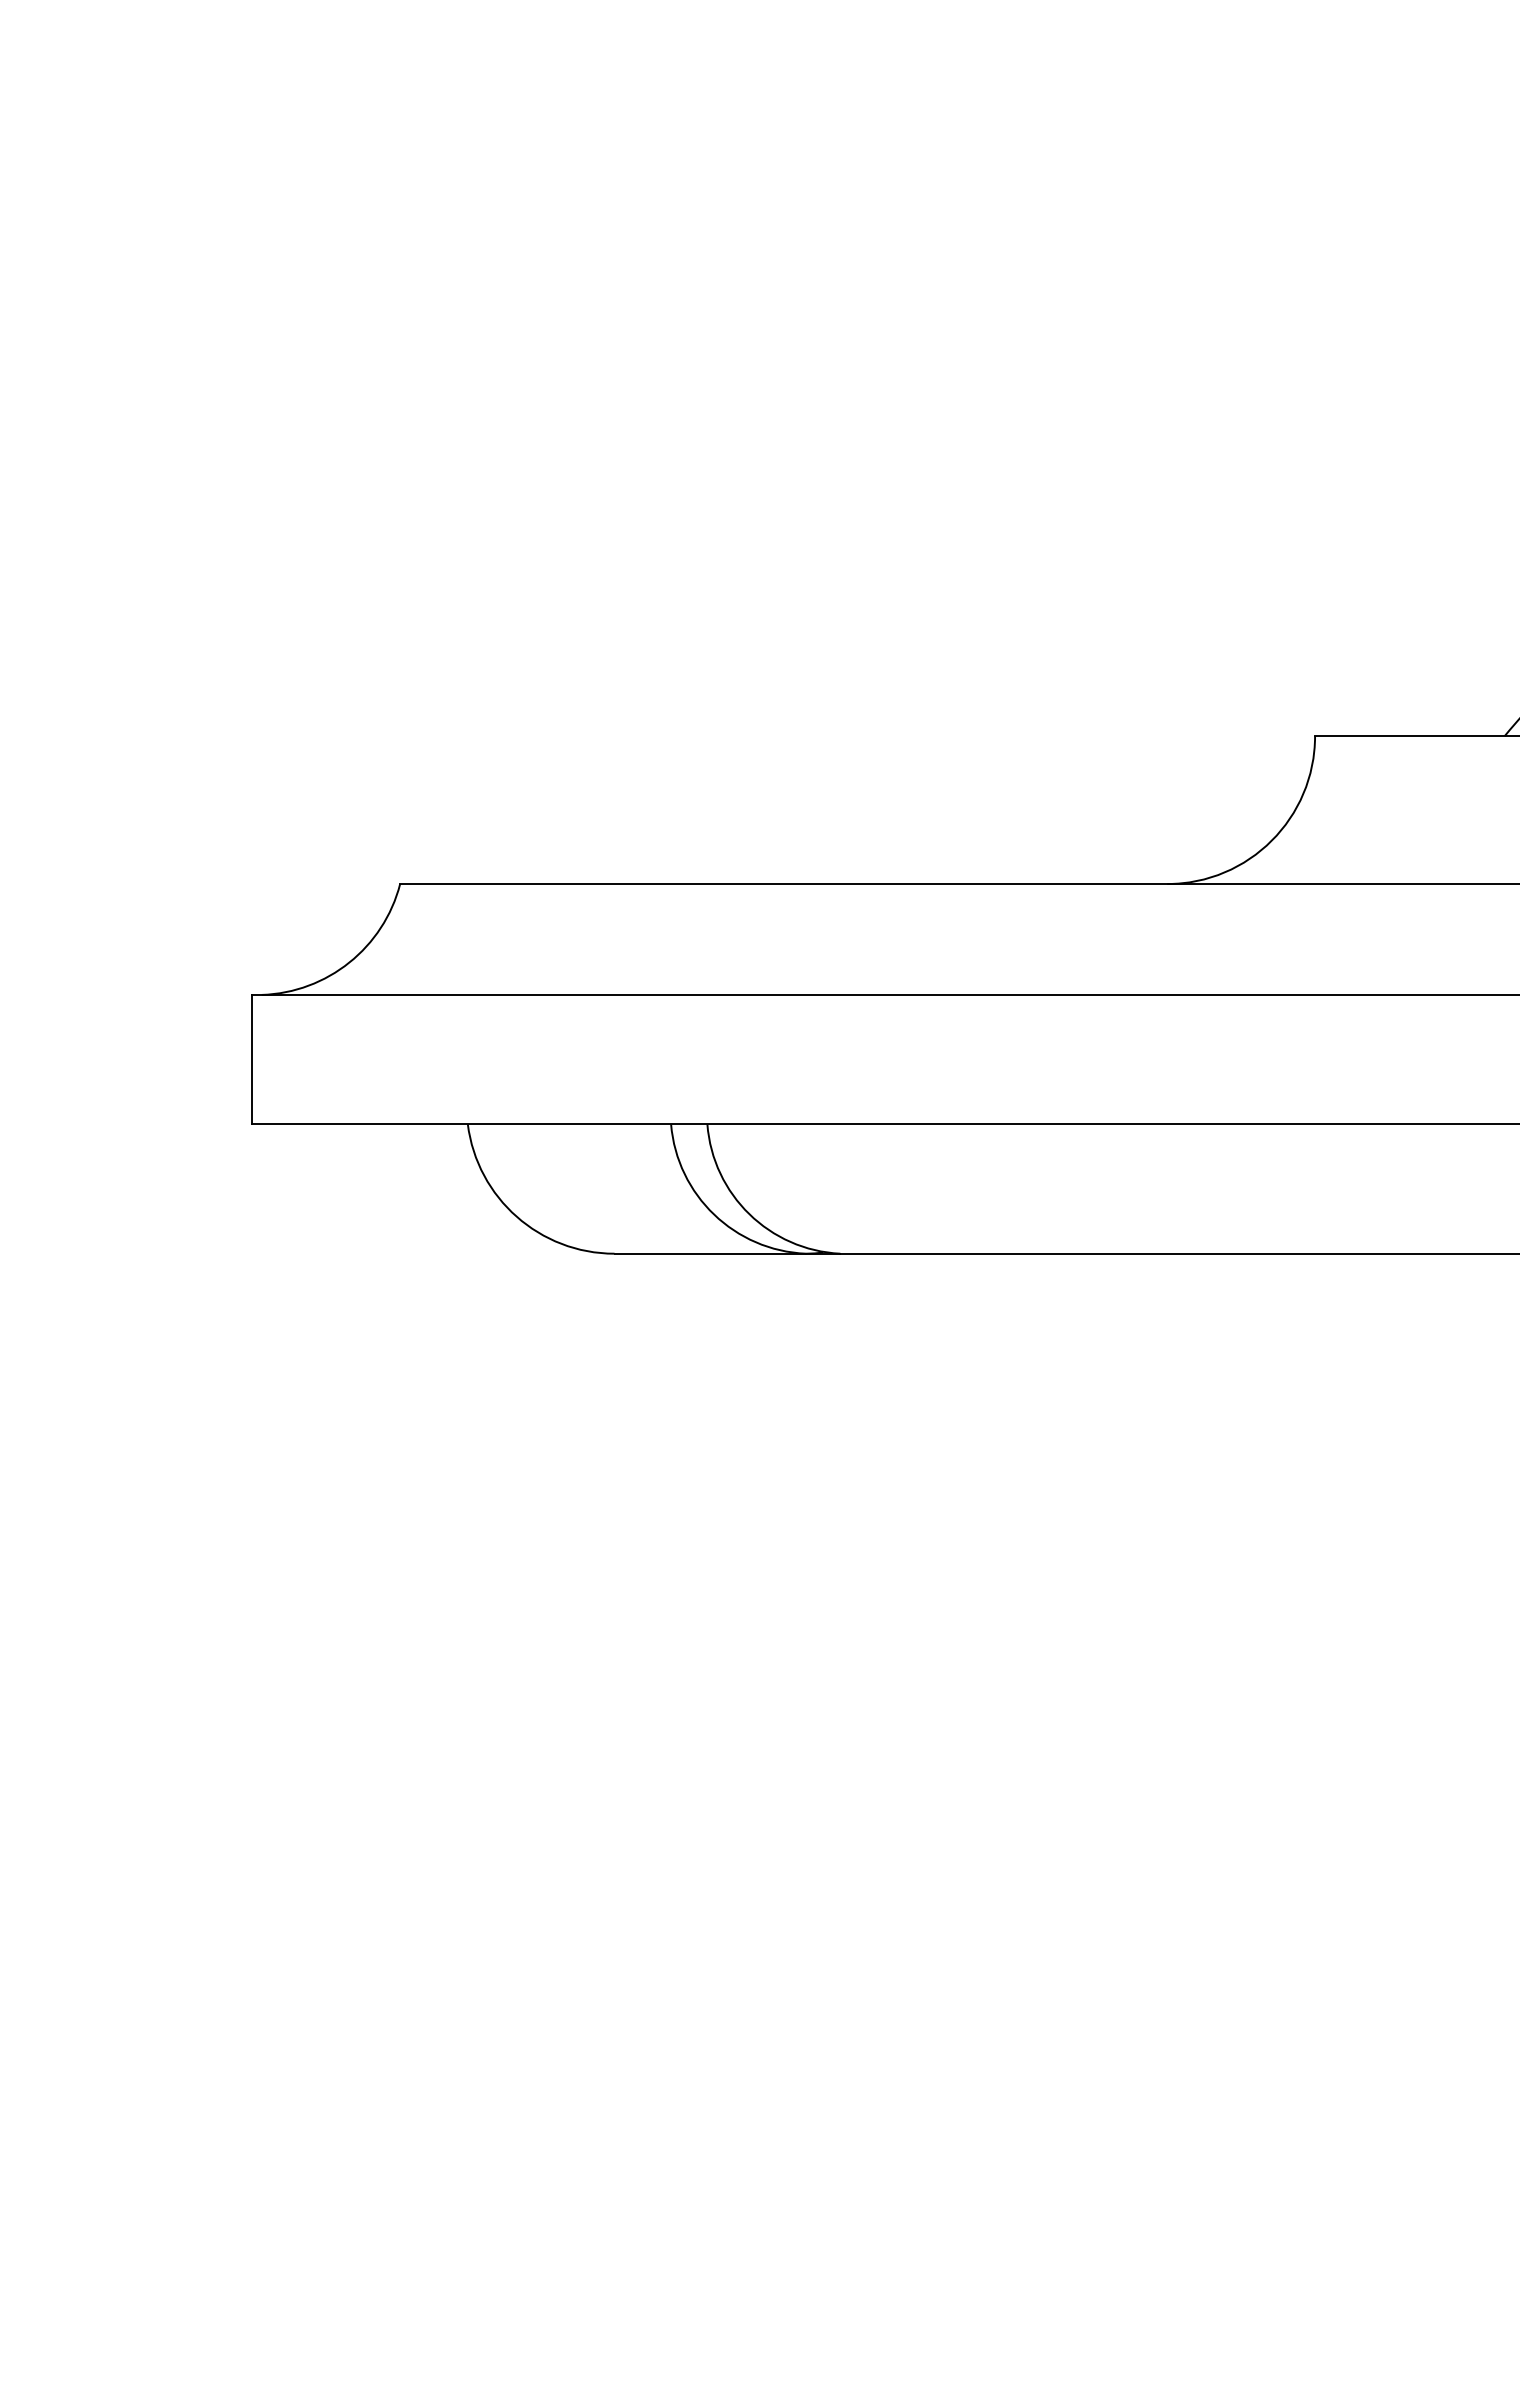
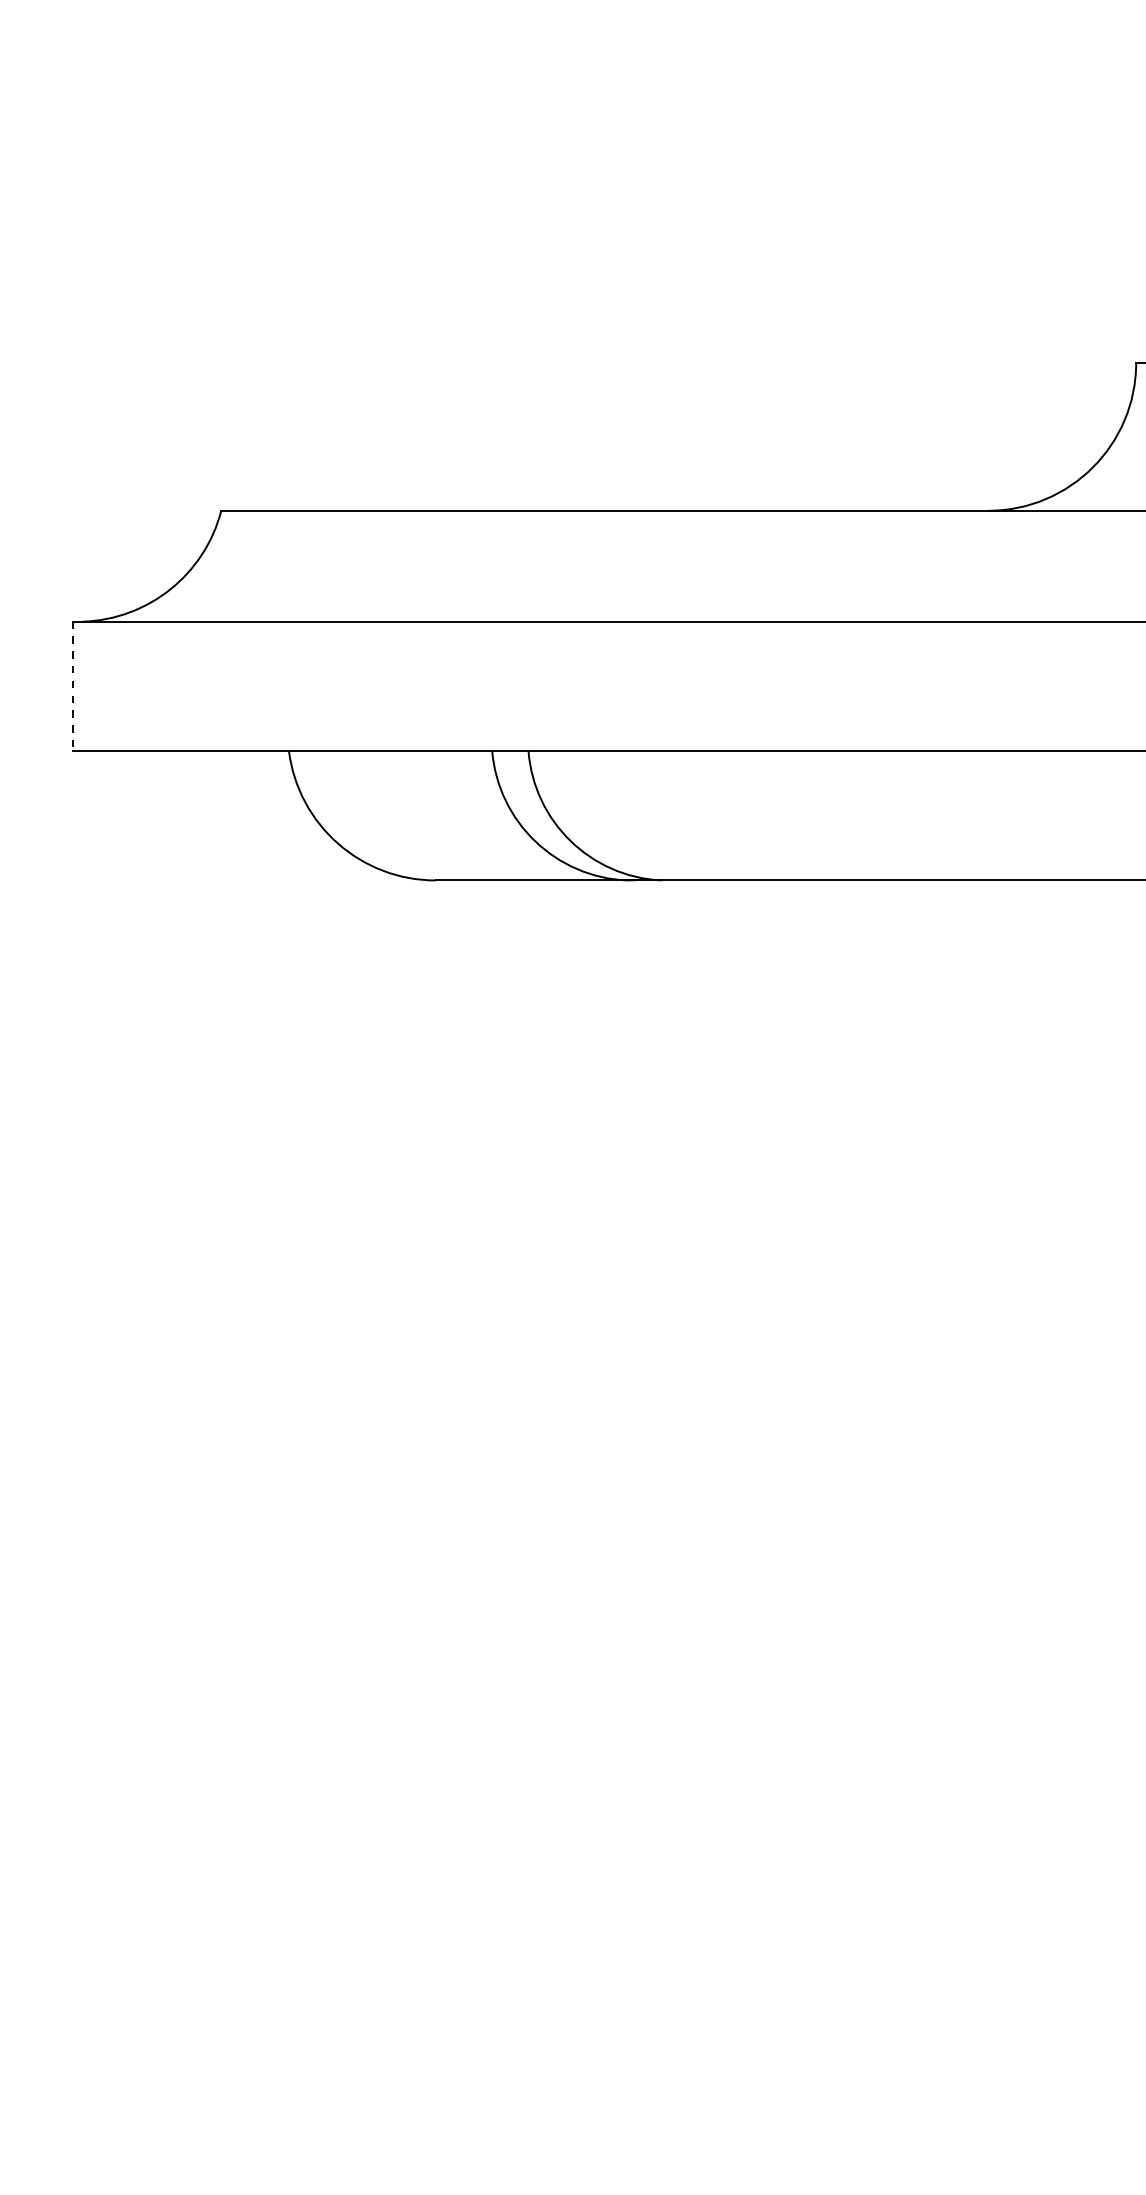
line: (252, 1059) -> (73, 686), solid -> dashed

